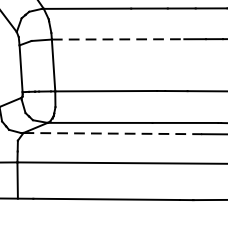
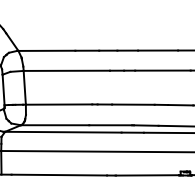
line: (119, 38) -> (67, 70), dashed -> solid
line: (112, 134) -> (63, 132), dashed -> solid

